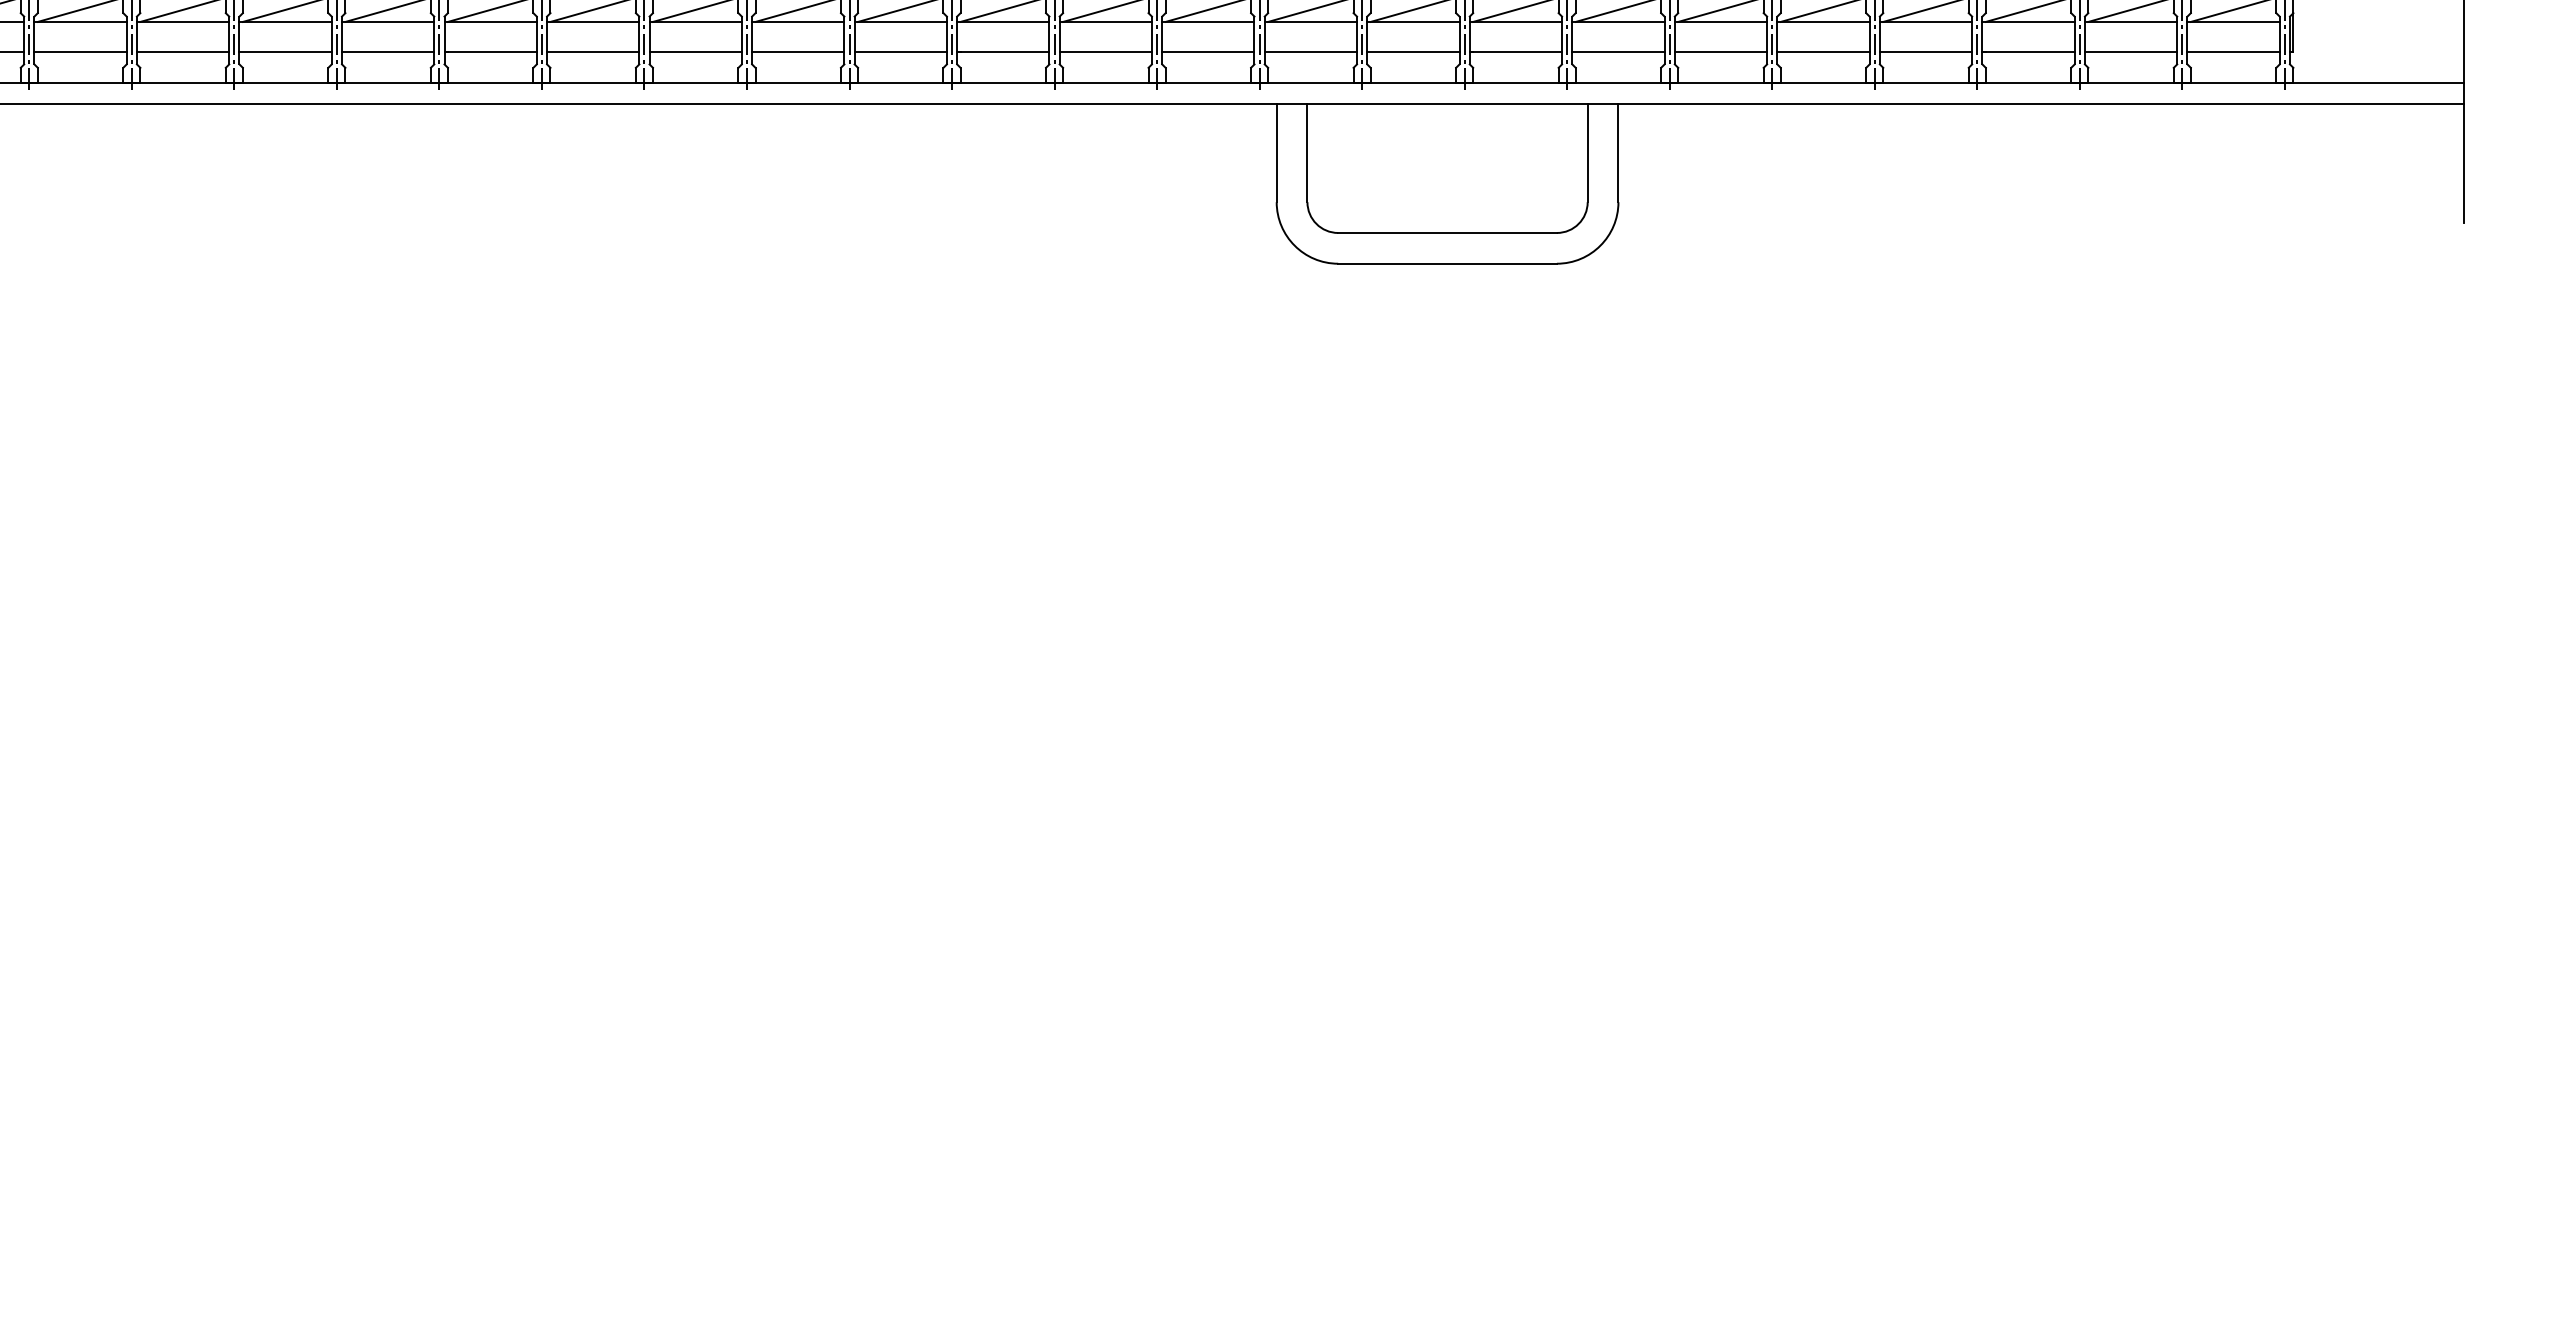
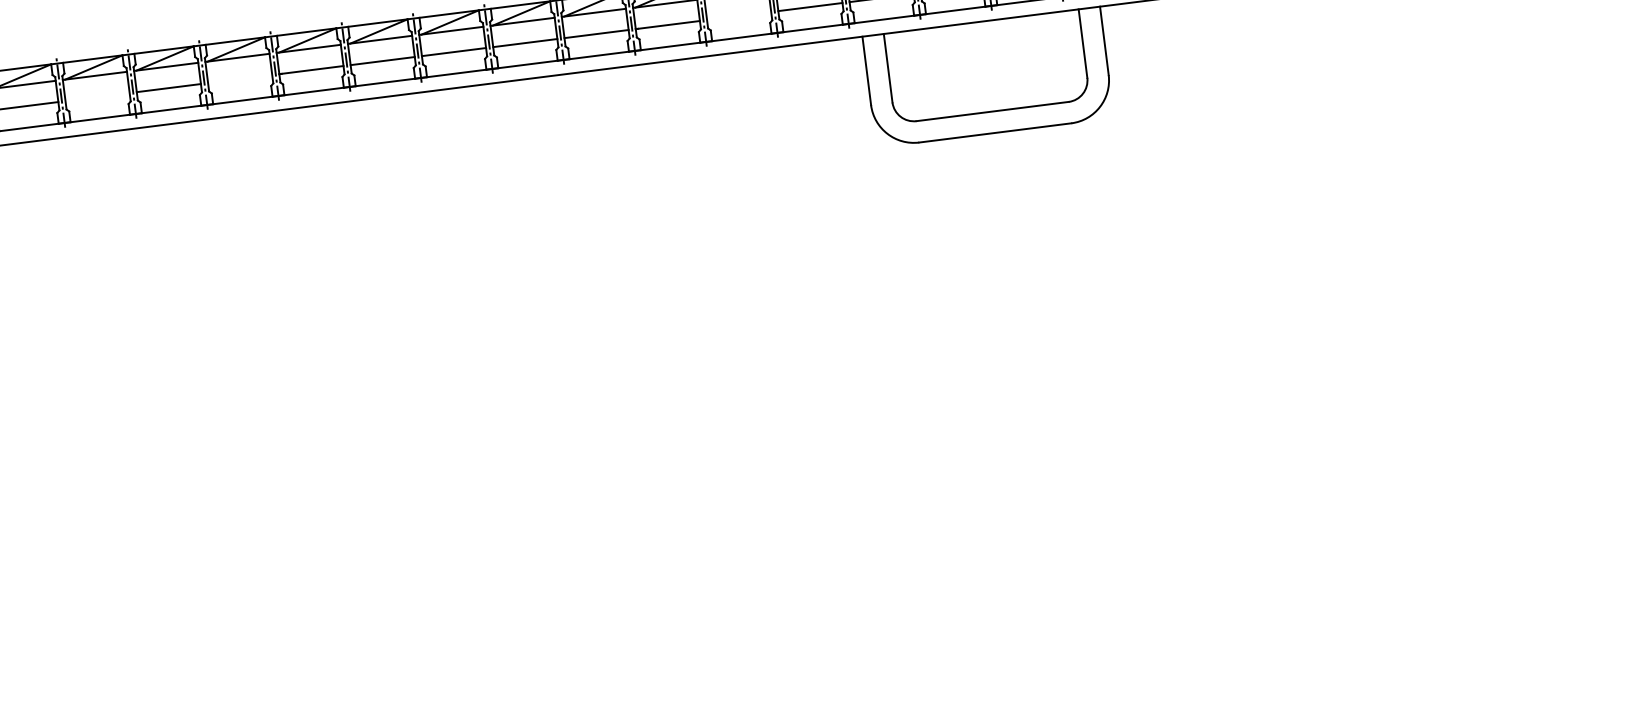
line: (182, 52) -> (97, 97), removed
line: (388, 52) -> (240, 79), removed
line: (1105, 52) -> (738, 16), removed

